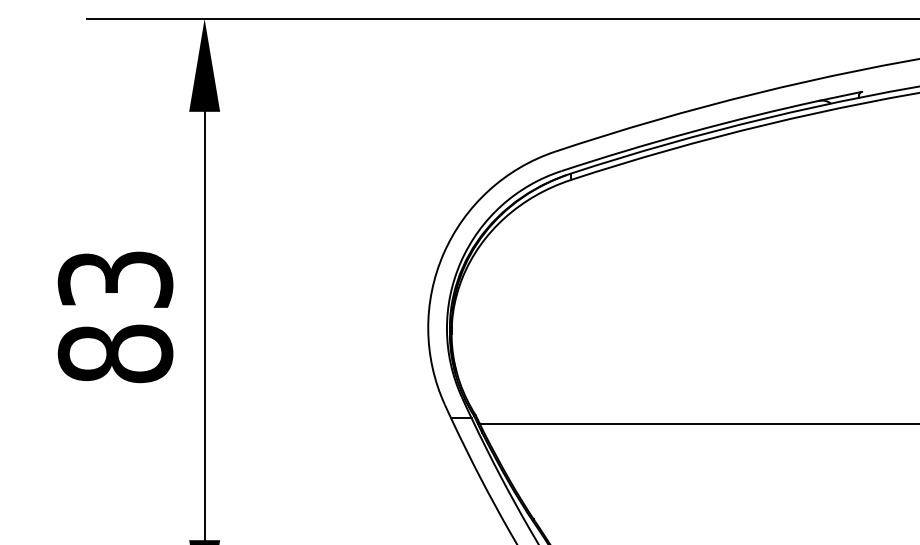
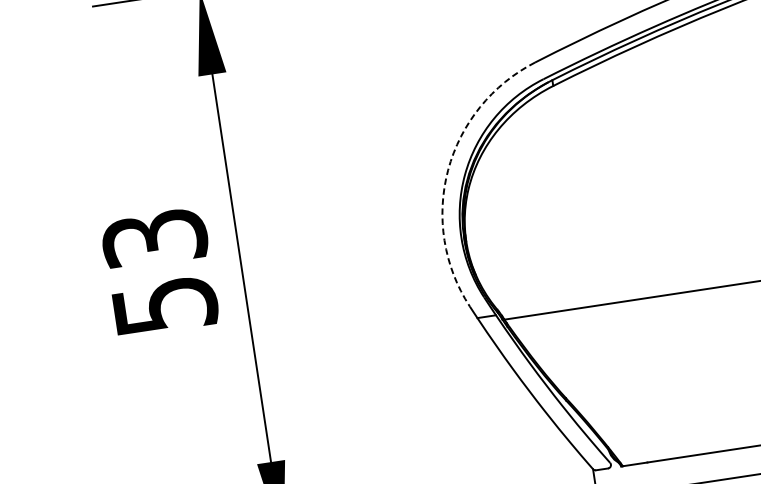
arc: (443, 253) -> (447, 169), solid -> dashed
text: (115, 353) -> (164, 305), 83 -> 53

